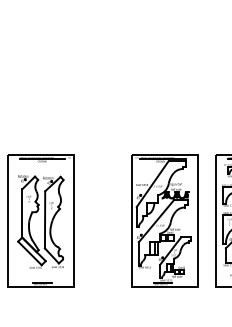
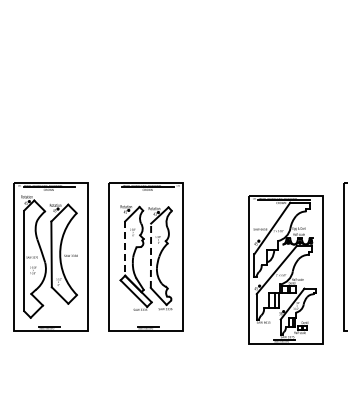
line: (22, 214) -> (125, 249), solid -> dashed
line: (45, 219) -> (151, 255), solid -> dashed
part: (164, 220) -> (285, 269), moved

